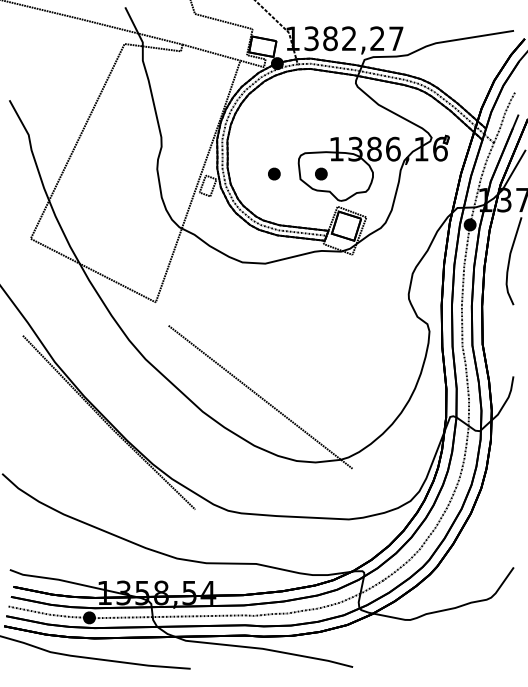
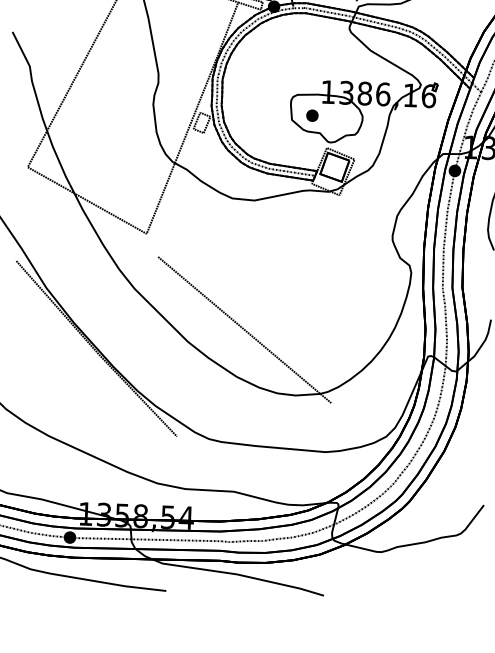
part: (274, 173) -> (266, 113), removed

